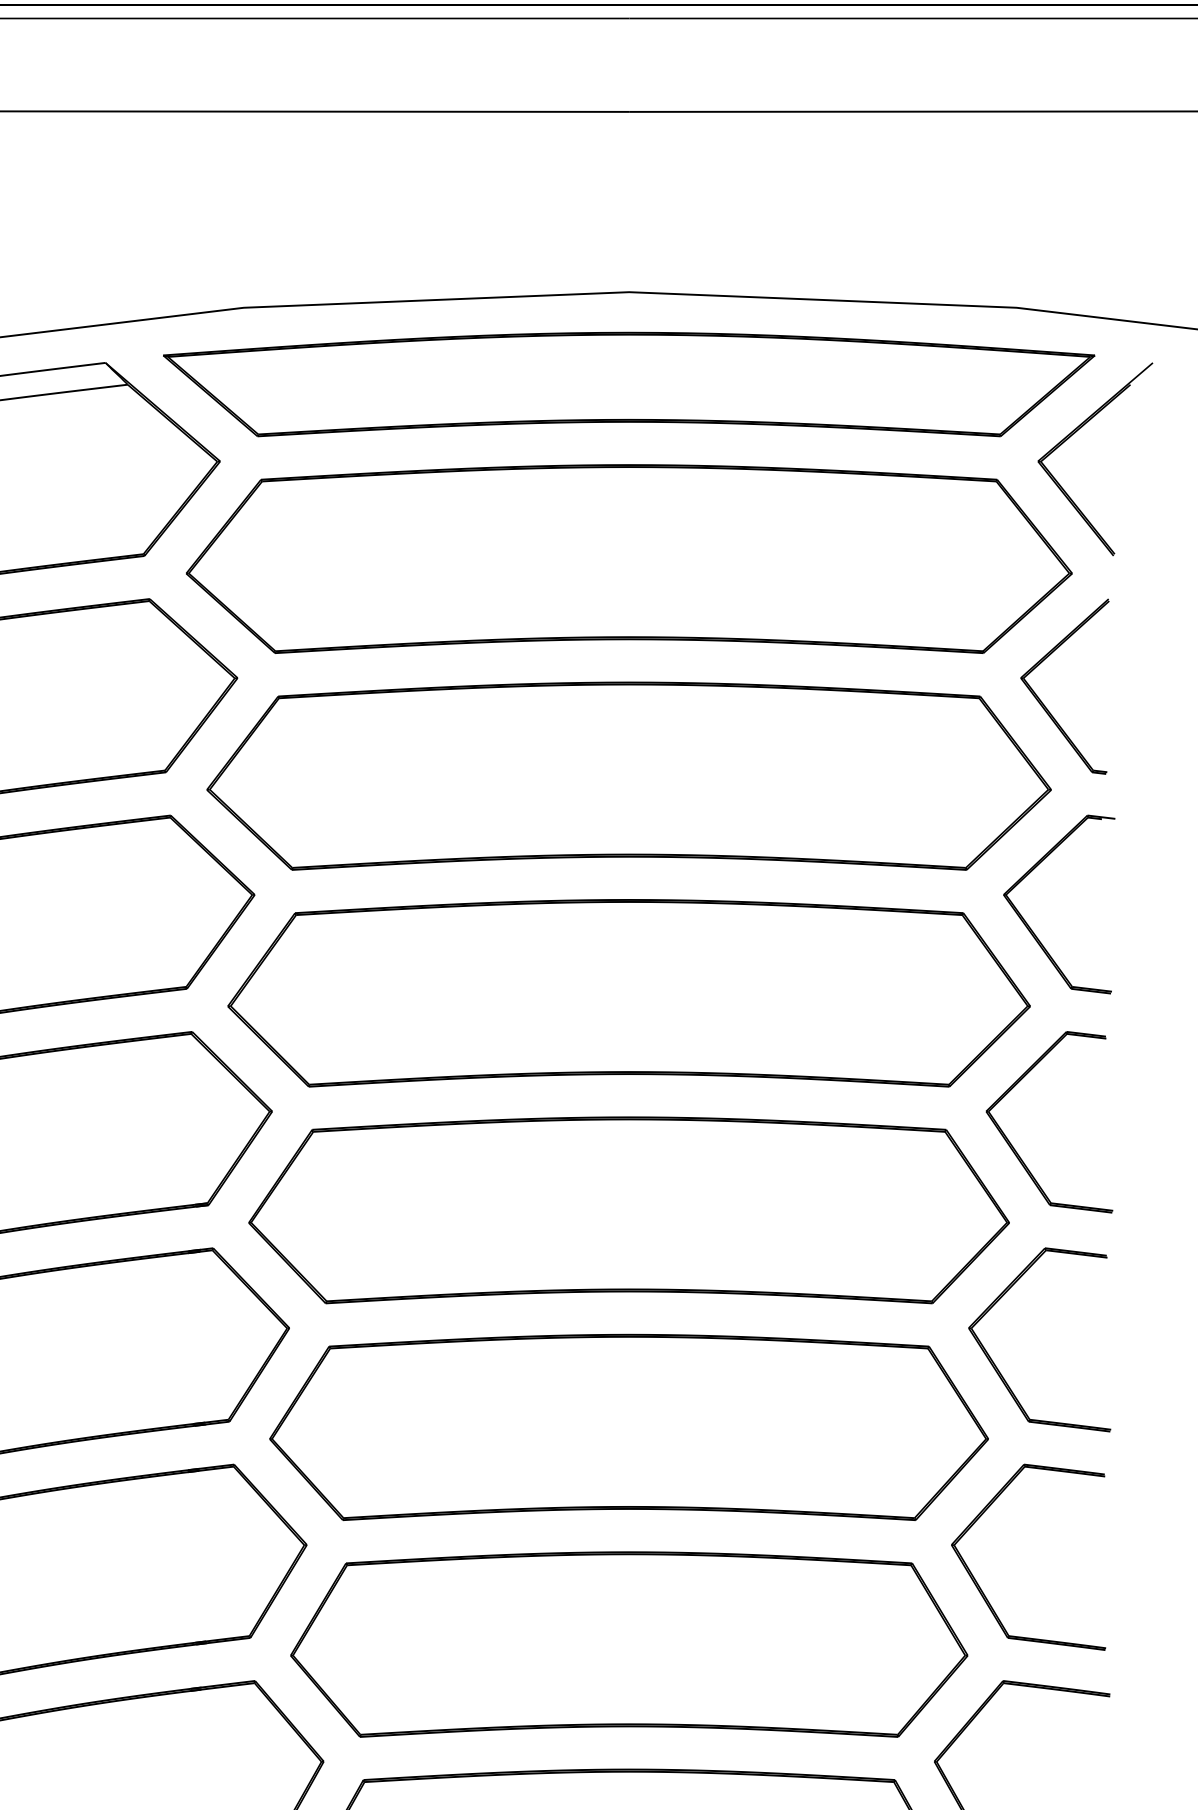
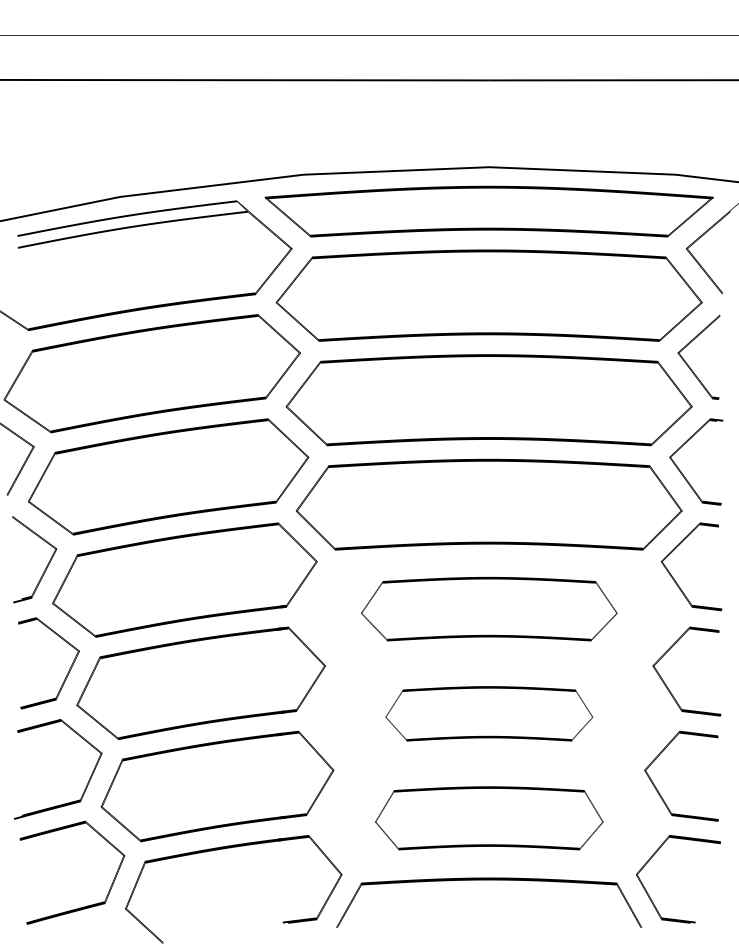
part: (629, 1208) -> (489, 608), size x0.7
part: (629, 1426) -> (489, 713), size x0.6
part: (629, 1644) -> (489, 818), size x0.7

